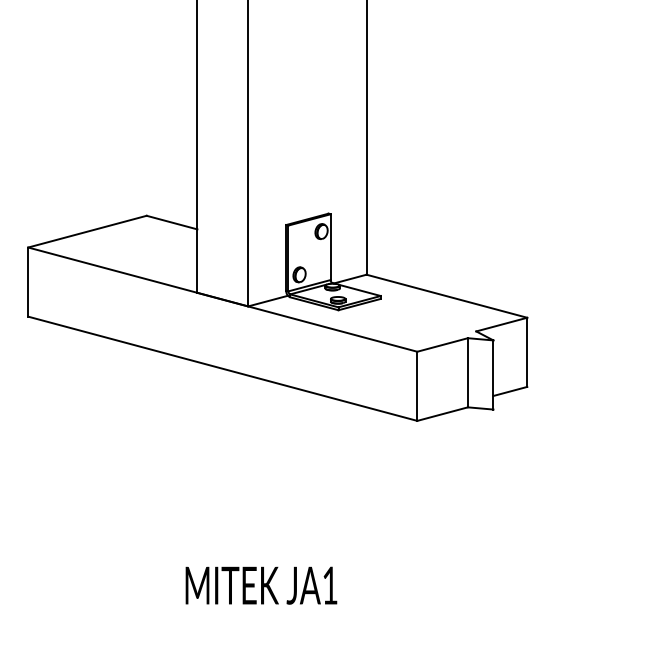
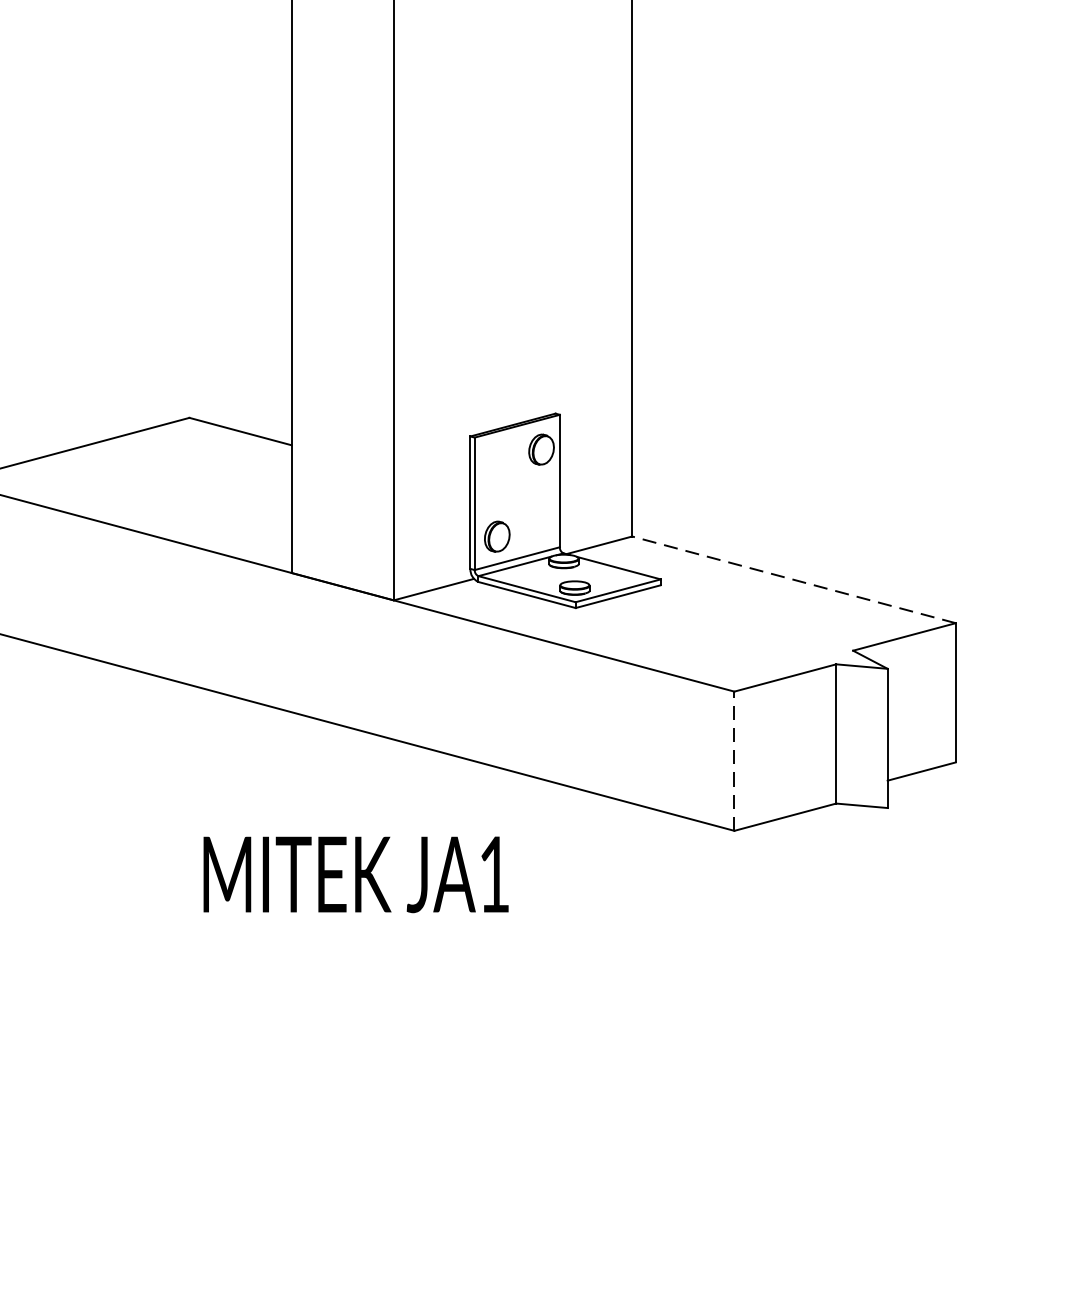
line: (446, 296) -> (793, 580), solid -> dashed
line: (417, 386) -> (734, 761), solid -> dashed
text: (261, 585) -> (356, 874), moved

